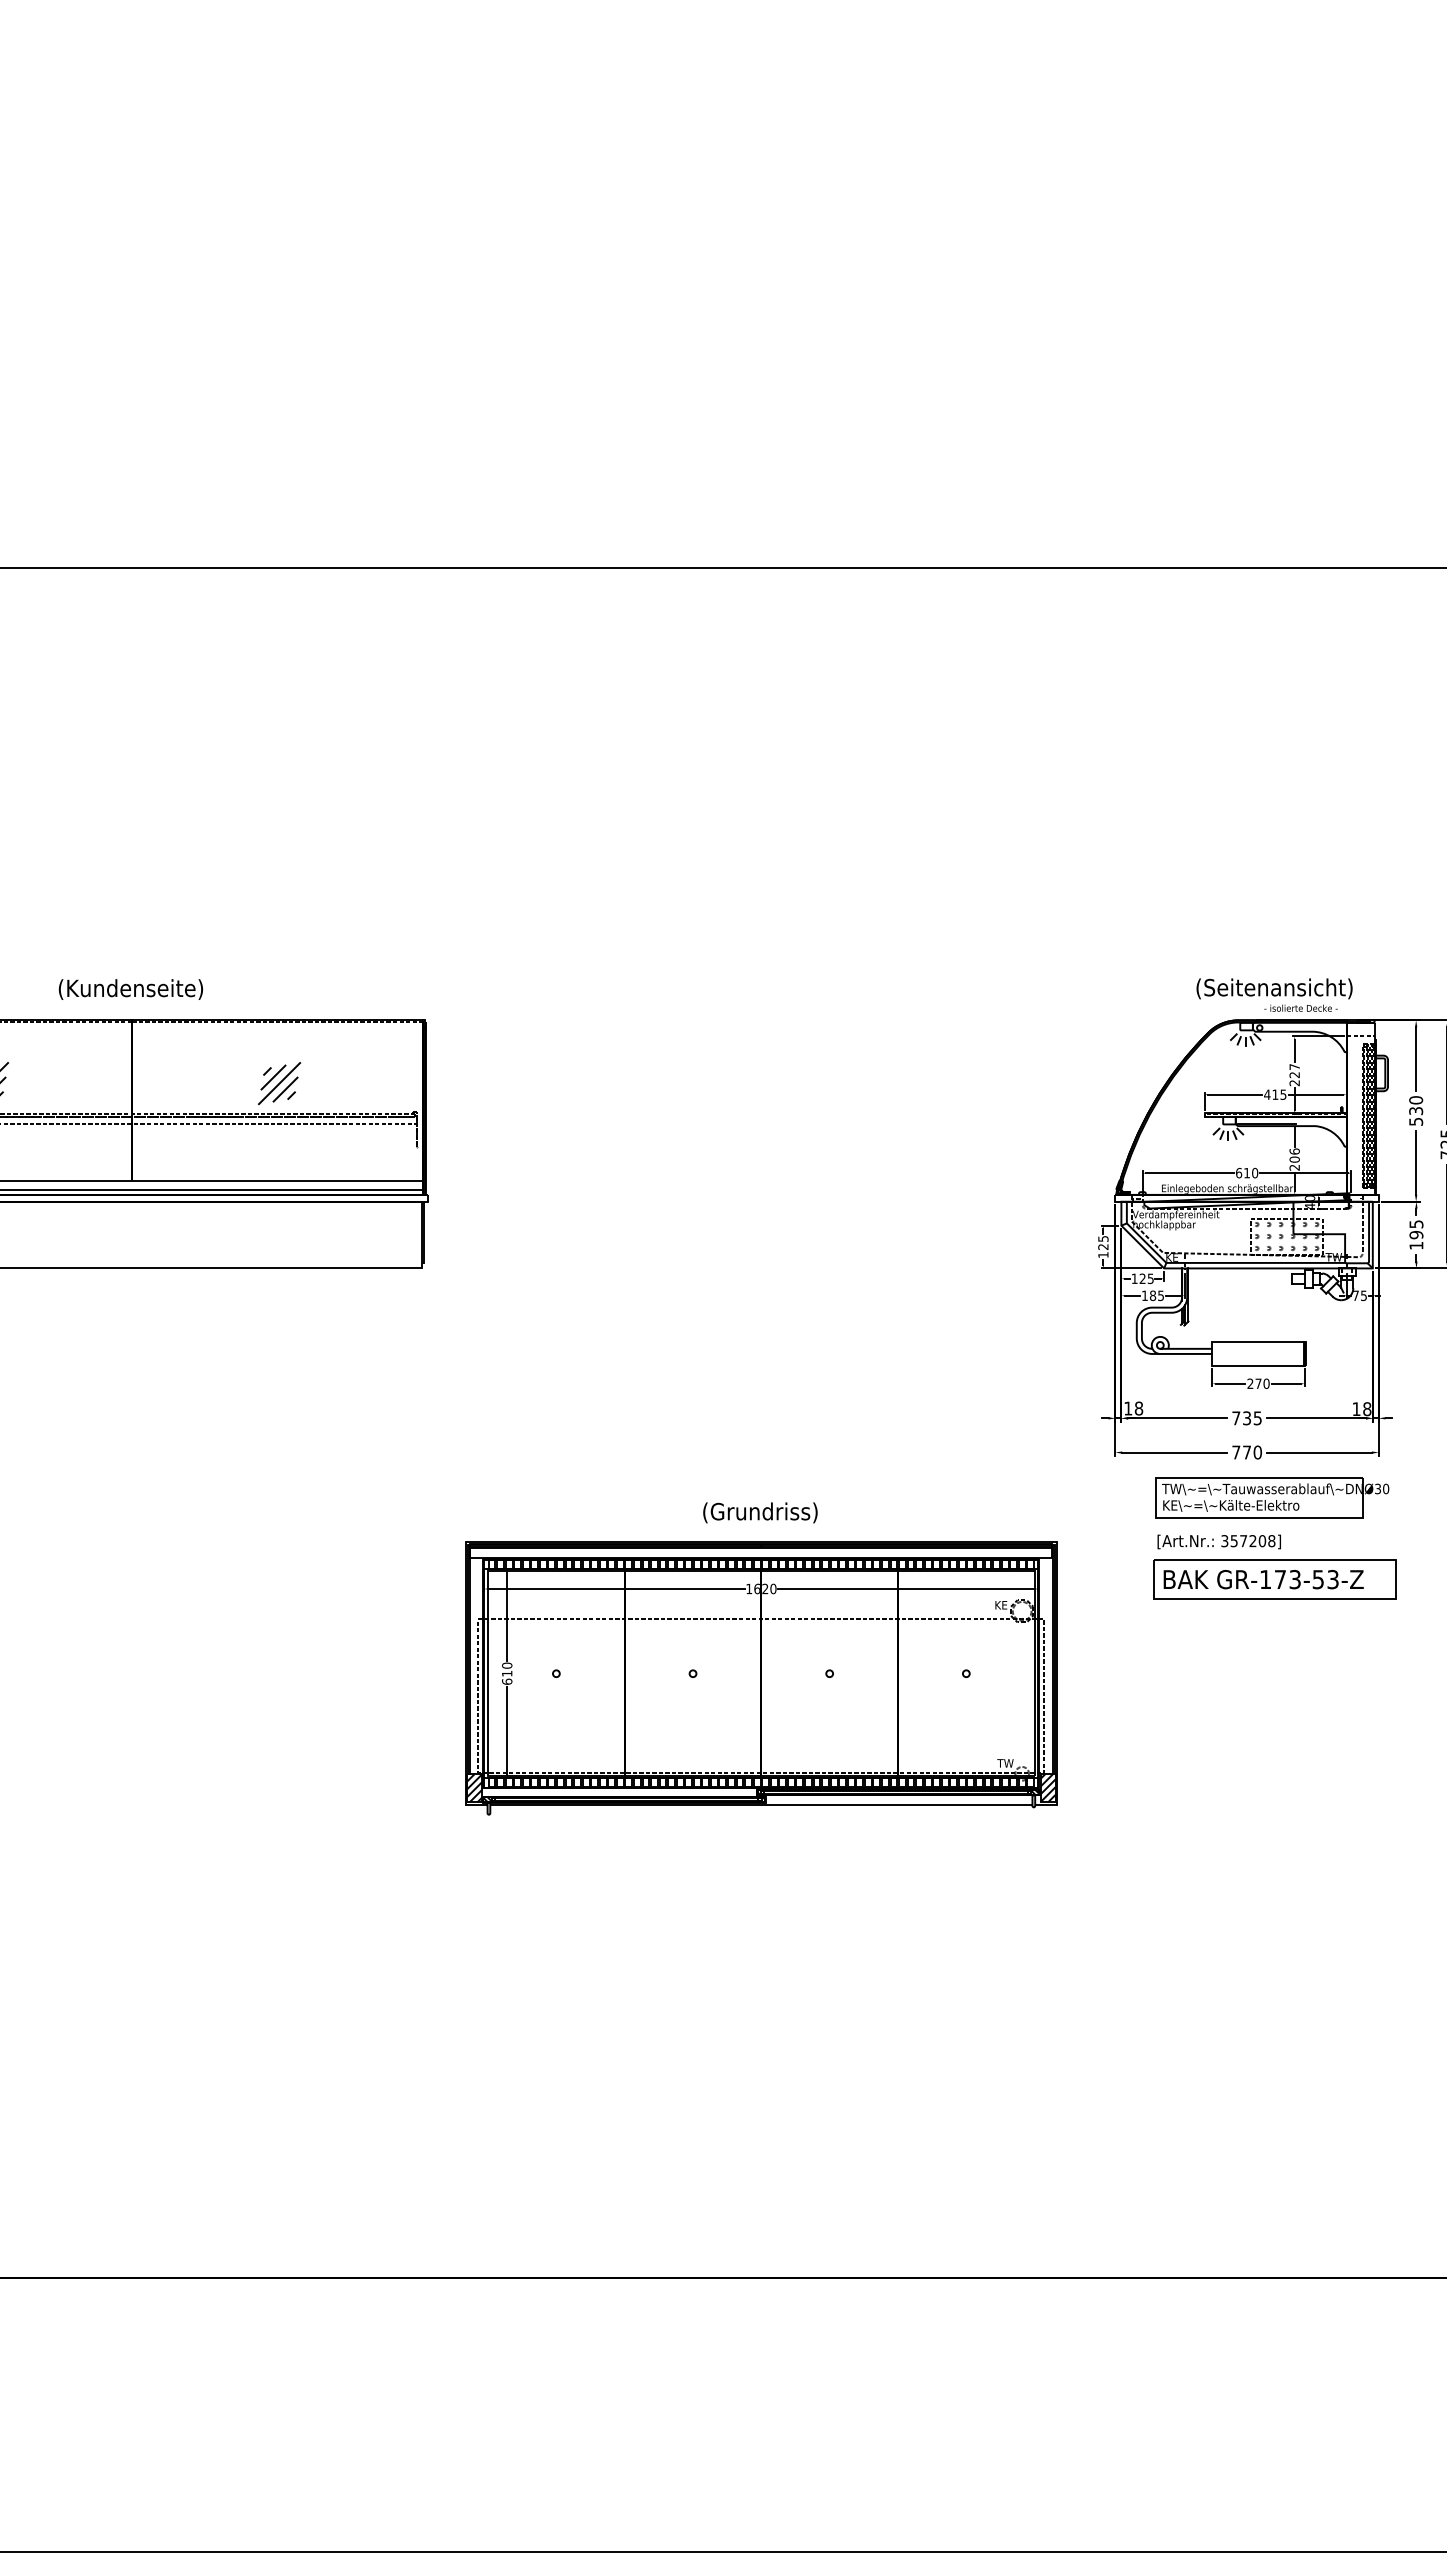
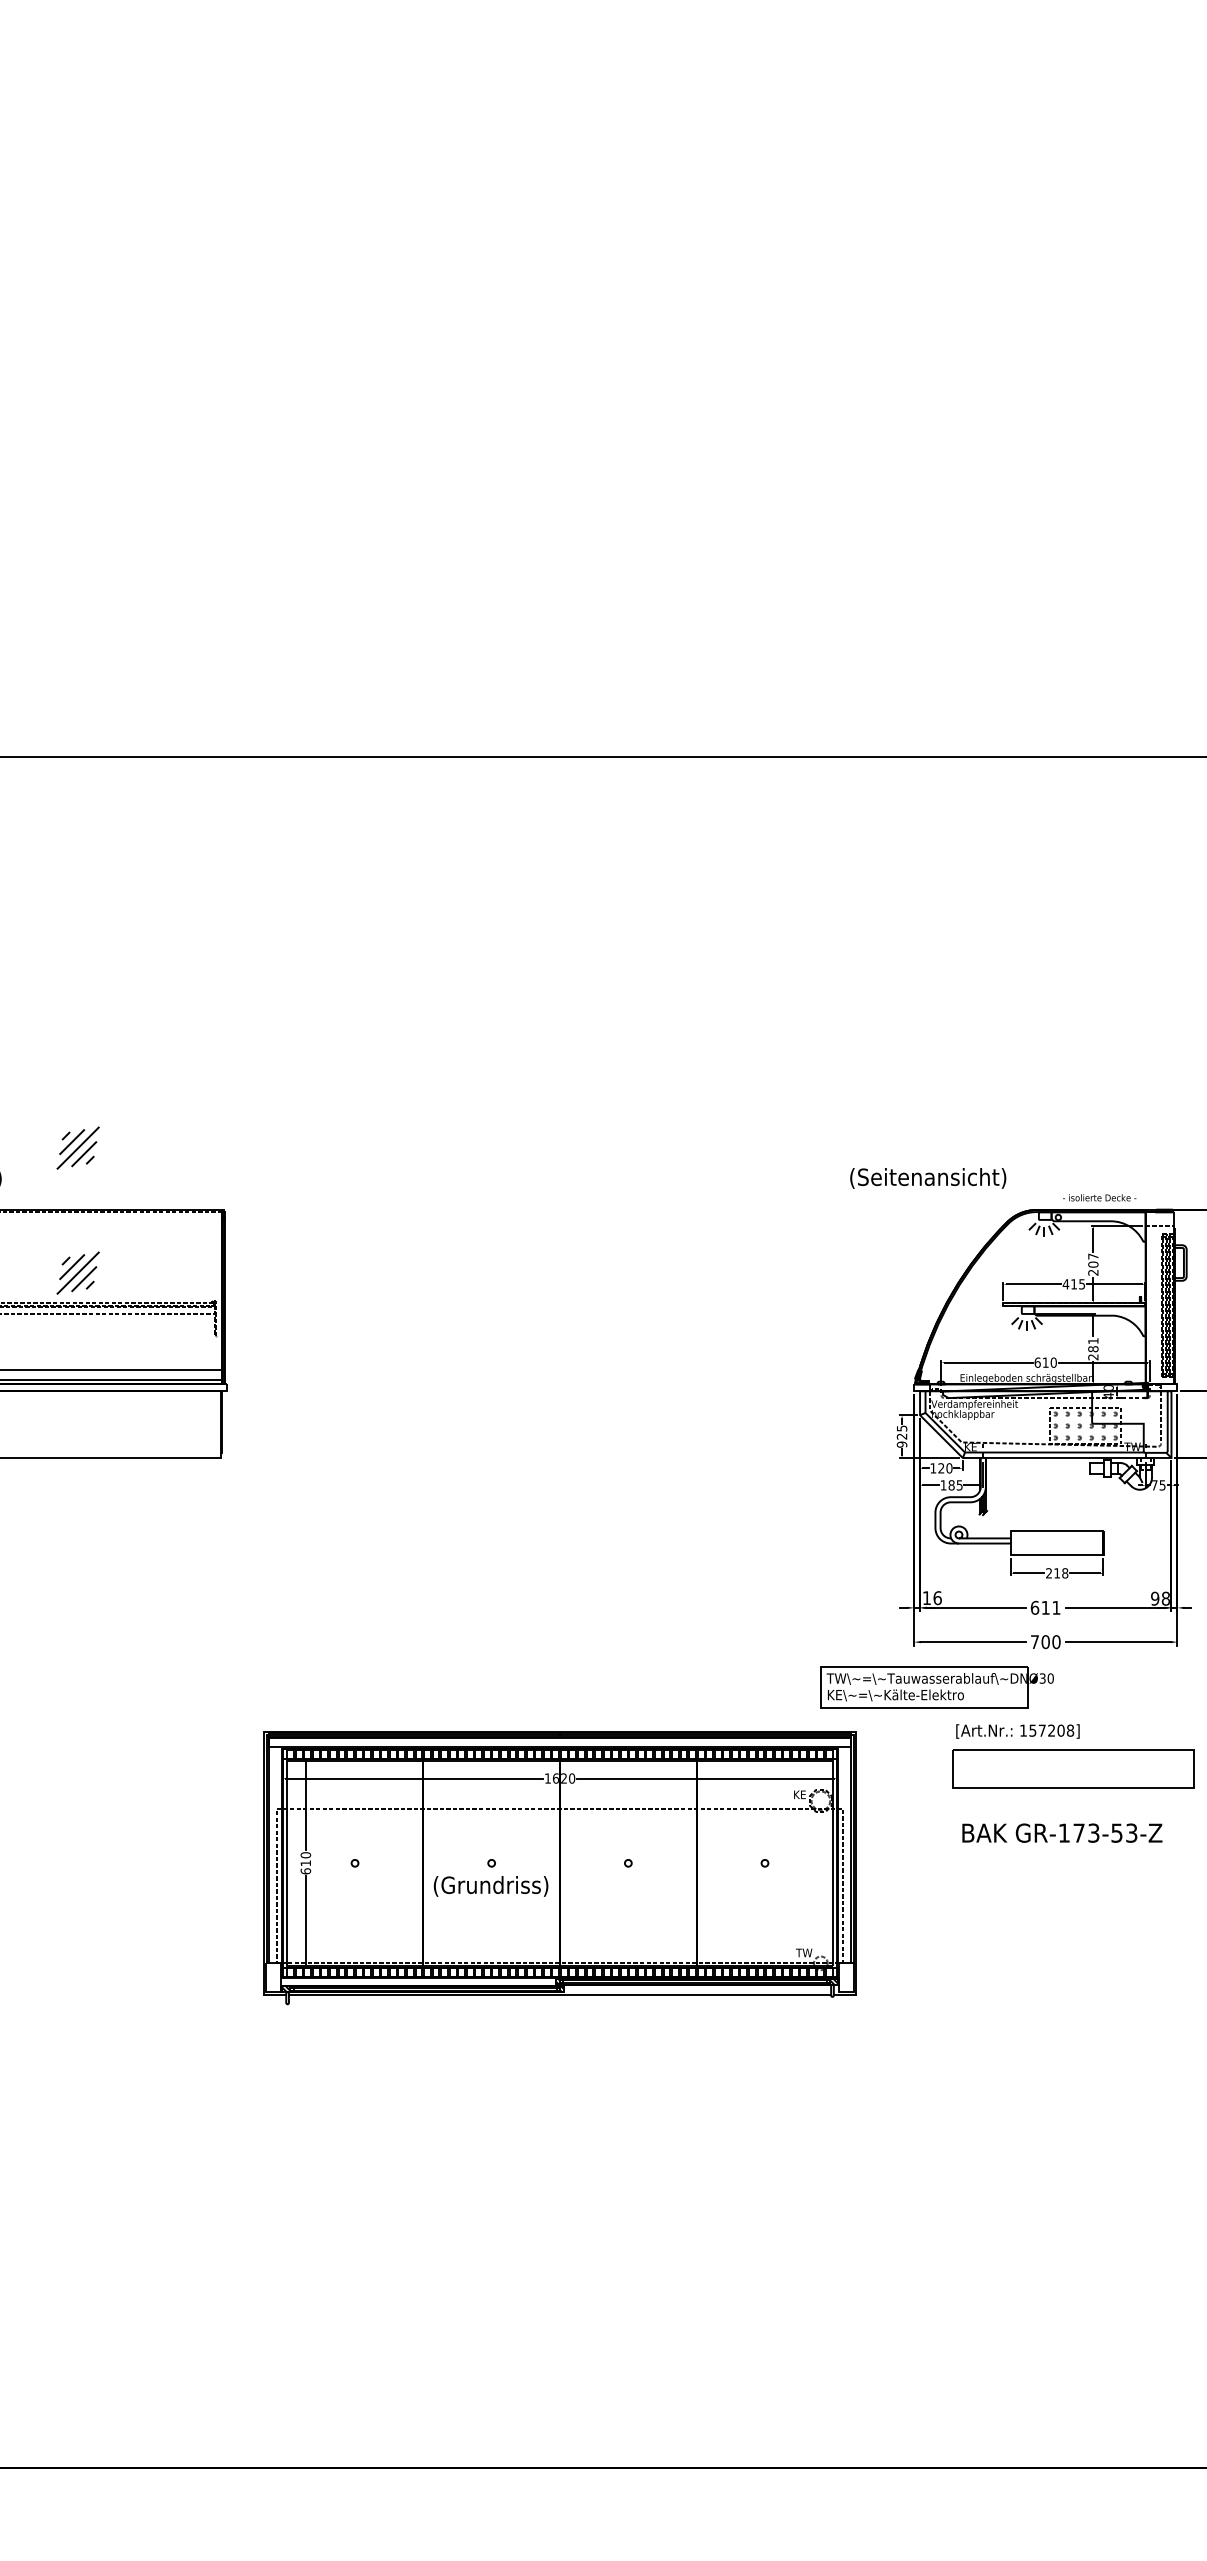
part: (279, 958) -> (78, 1148), added
text: (1274, 988) -> (928, 1178), moved
text: (1294, 1075) -> (1093, 1265), 227 -> 207
text: (1294, 1155) -> (1093, 1345), 206 -> 281
text: (1103, 1255) -> (902, 1445), 125 -> 925
text: (1150, 1278) -> (949, 1468), 125 -> 120
text: (1262, 1383) -> (1061, 1573), 270 -> 218
text: (1138, 1408) -> (937, 1598), 18 -> 16
text: (1356, 1409) -> (1155, 1599), 18 -> 98
text: (1246, 1418) -> (1045, 1608), 735 -> 611
text: (1246, 1452) -> (1045, 1642), 770 -> 700
part: (1272, 1497) -> (937, 1687), moved
text: (760, 1512) -> (491, 1886), moved
text: (1224, 1541) -> (1023, 1731), 357208] -> 157208]
text: (1263, 1579) -> (1062, 1833), moved
hatch: (474, 1787) -> (273, 1977), removed
hatch: (1047, 1787) -> (846, 1977), removed

